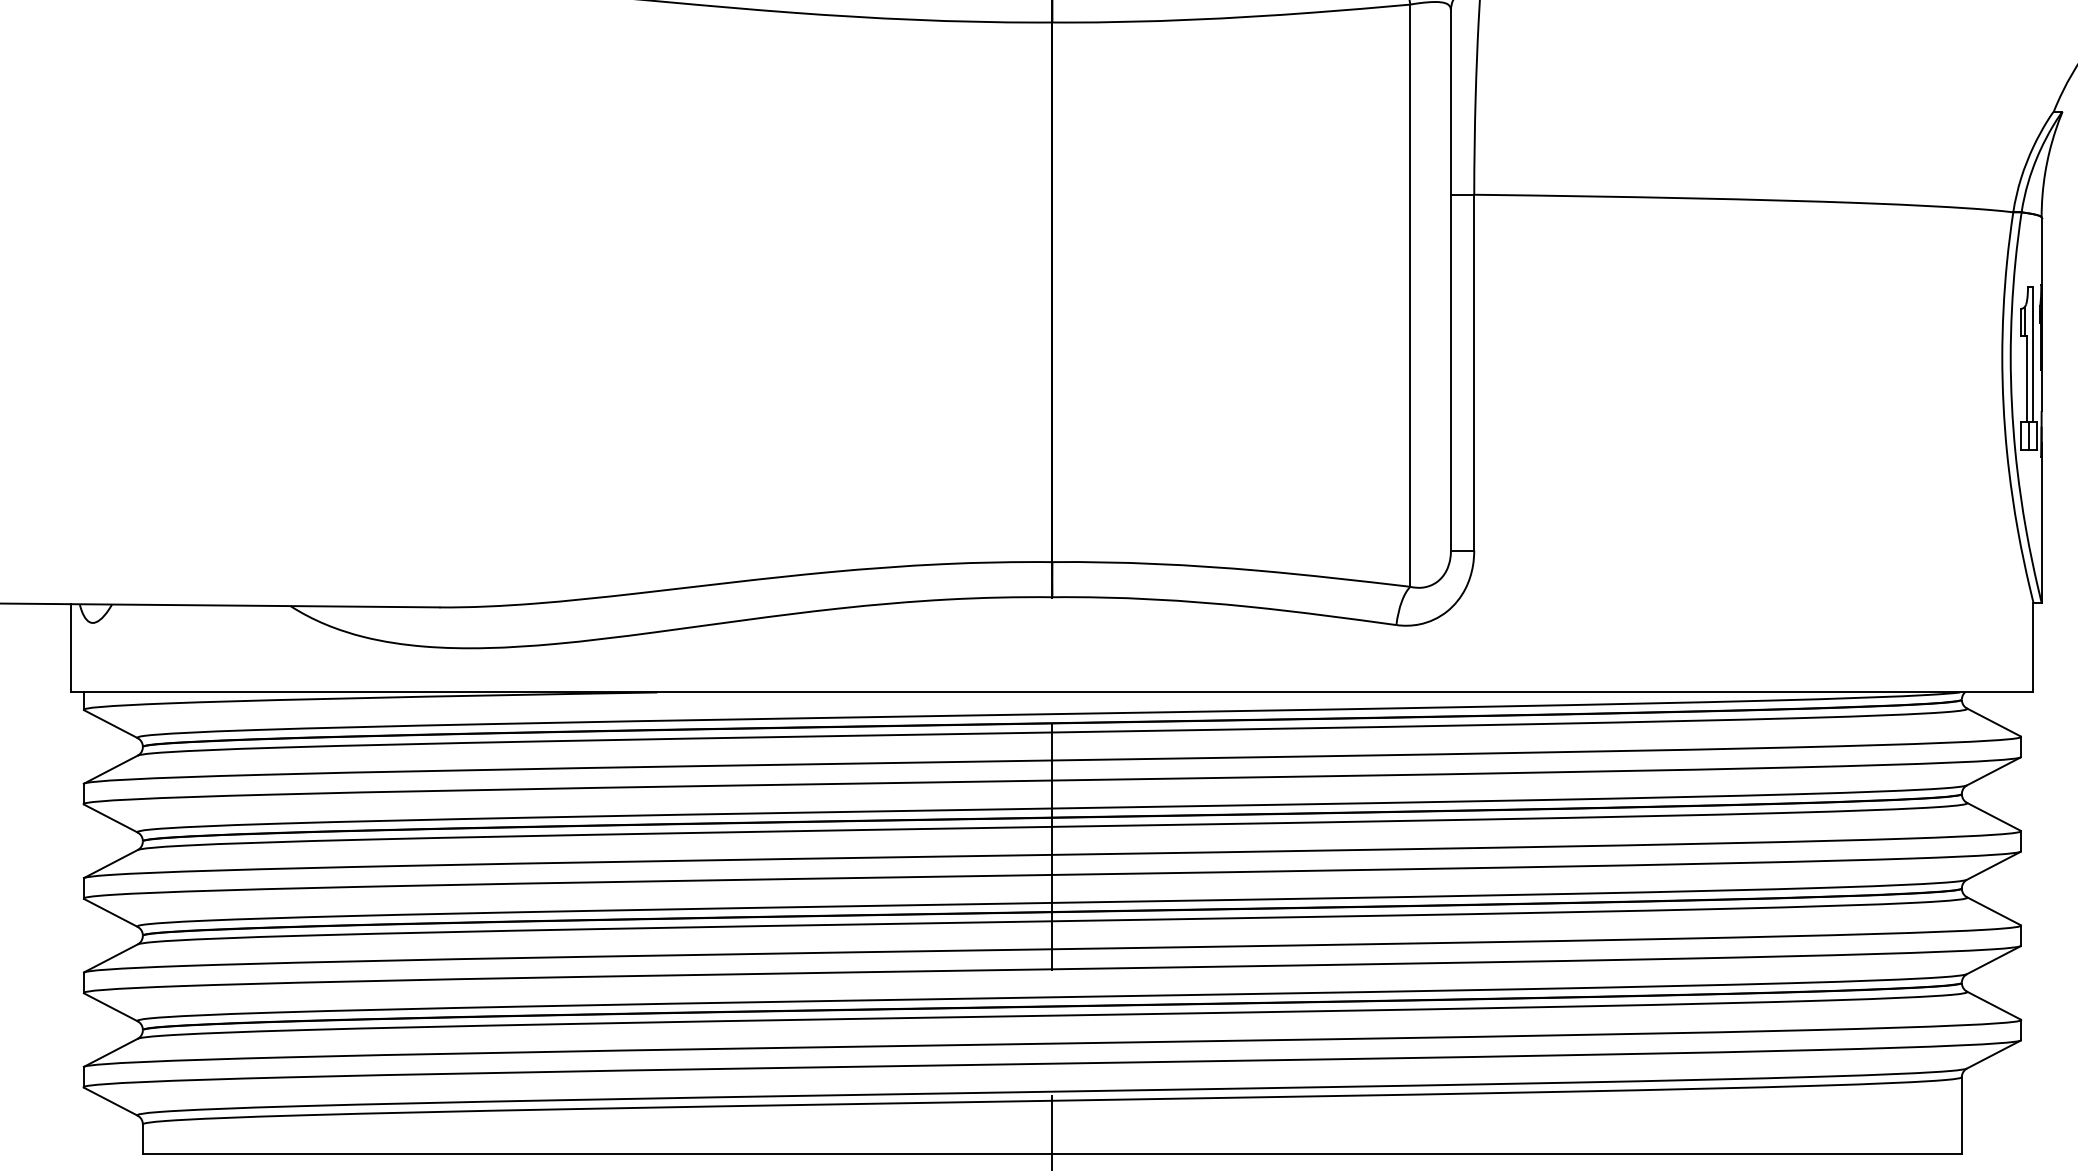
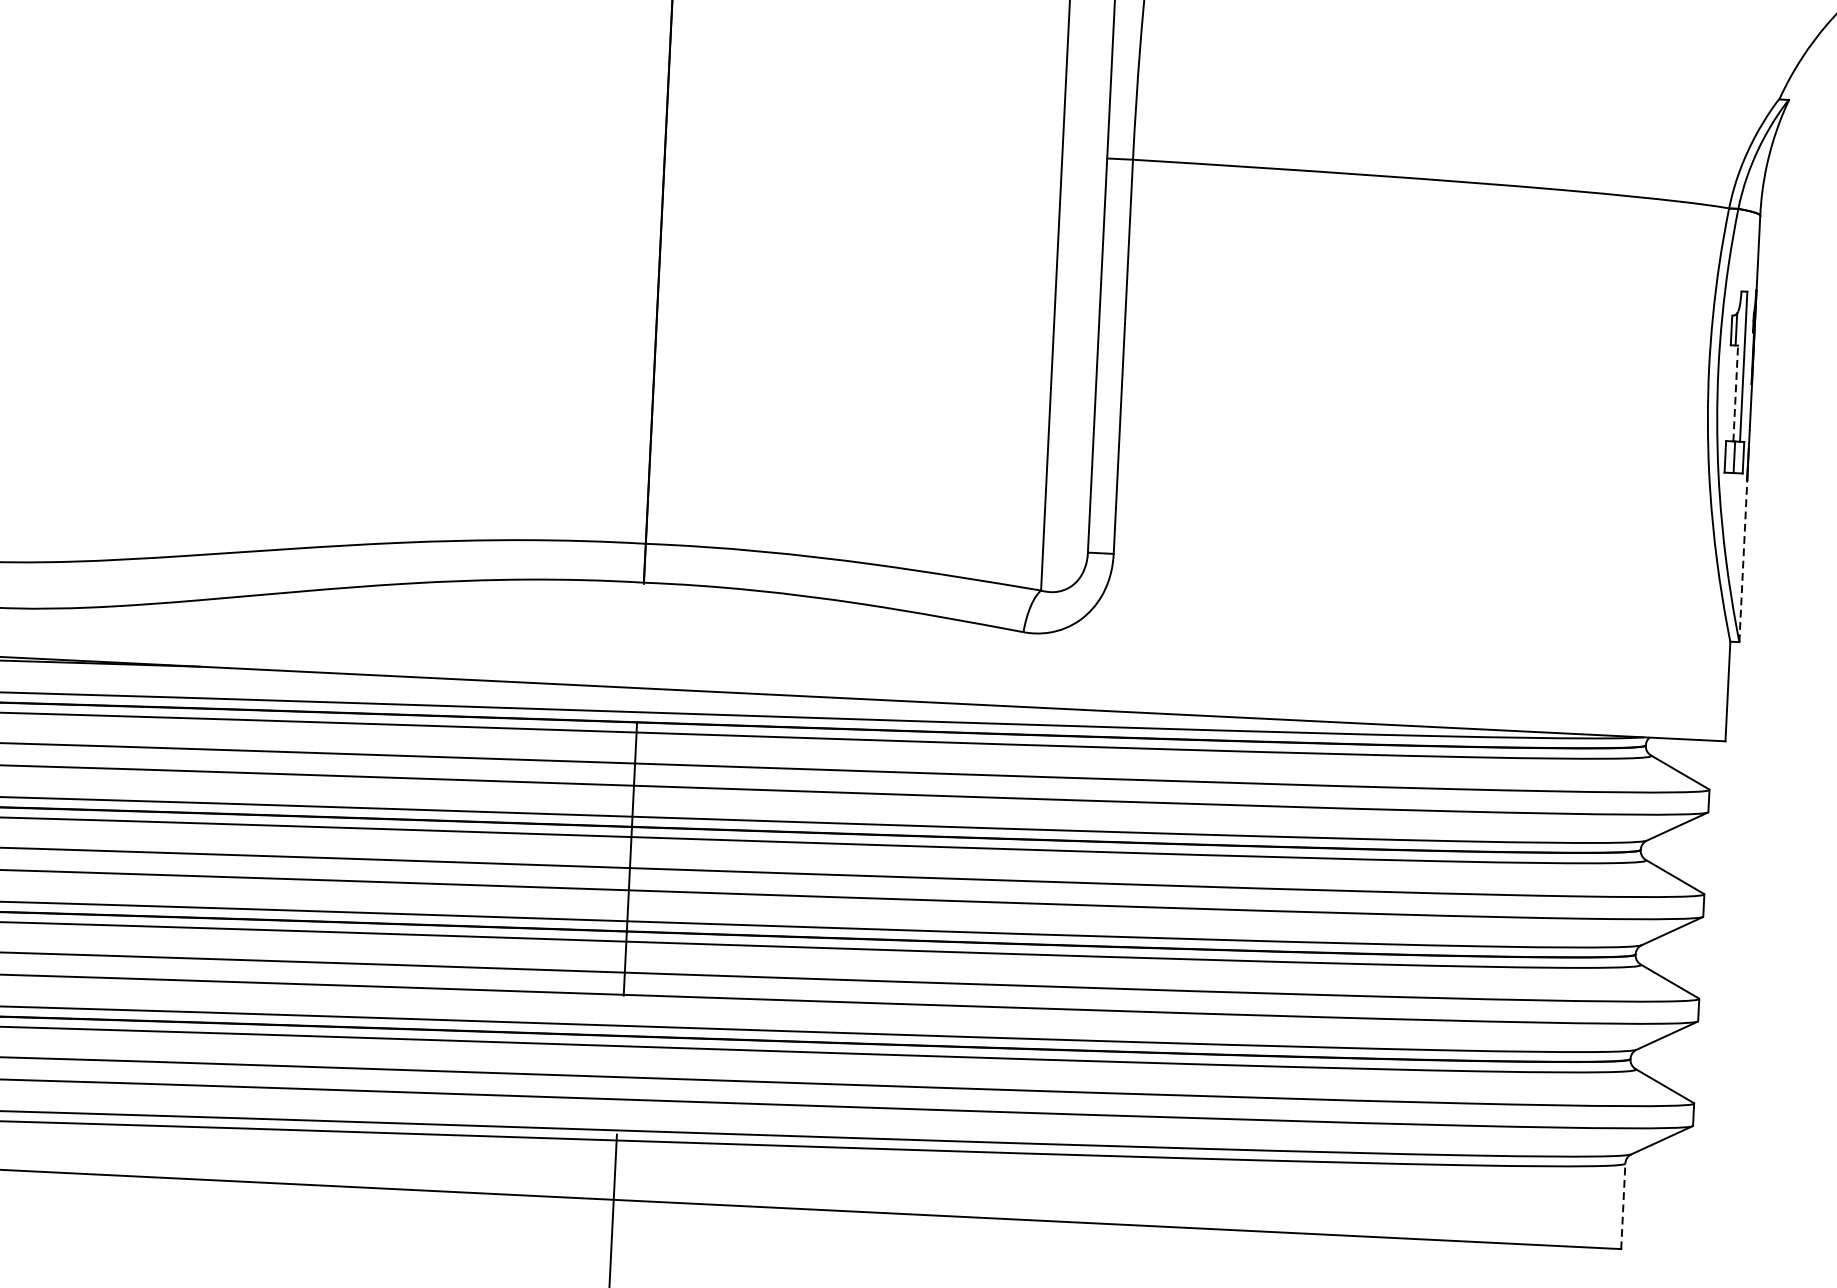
line: (2027, 378) -> (1735, 393), solid -> dashed
line: (2041, 522) -> (1743, 553), solid -> dashed
line: (1961, 1115) -> (1622, 1206), solid -> dashed

